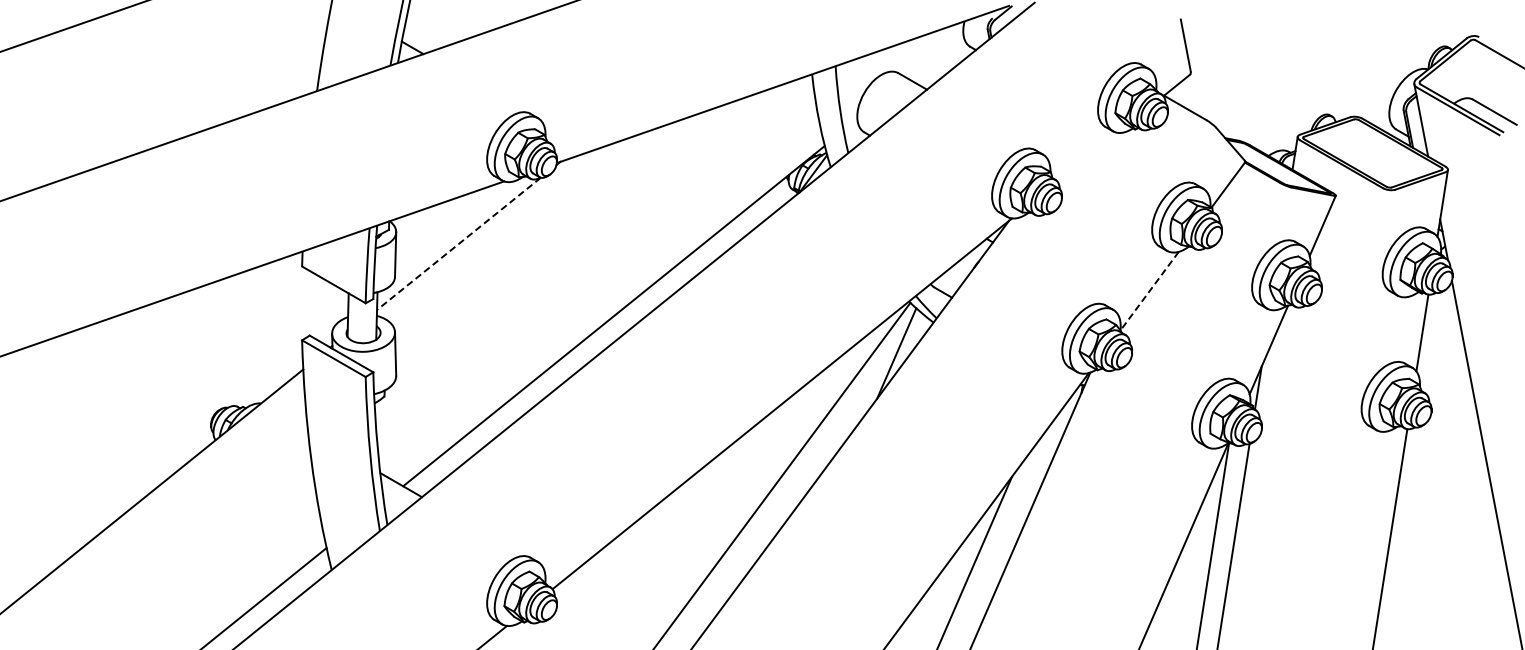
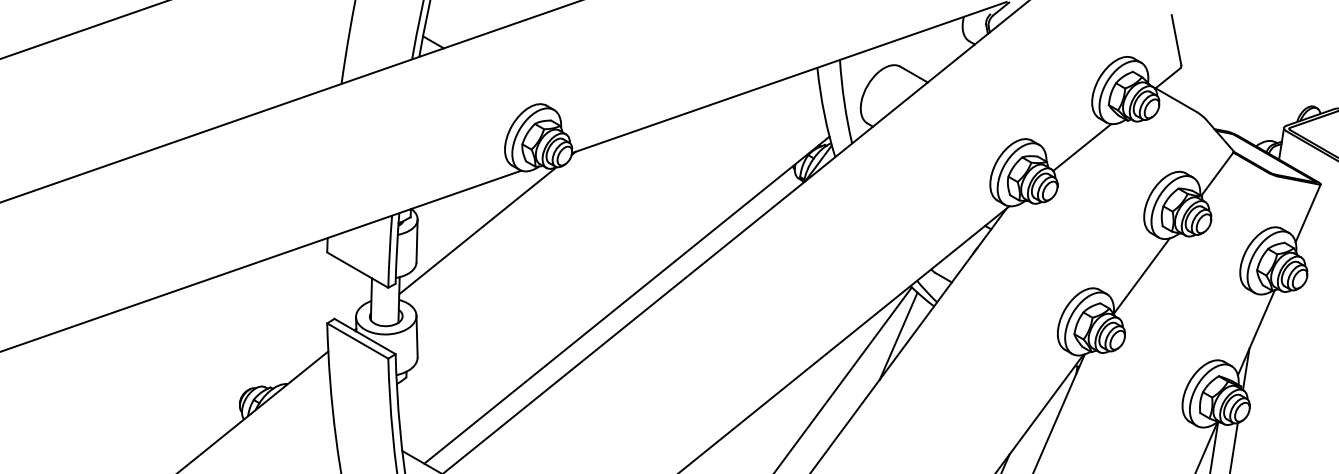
line: (1087, 156) -> (1082, 146), added
line: (458, 244) -> (477, 231), dashed -> solid
line: (1149, 291) -> (1141, 276), dashed -> solid

